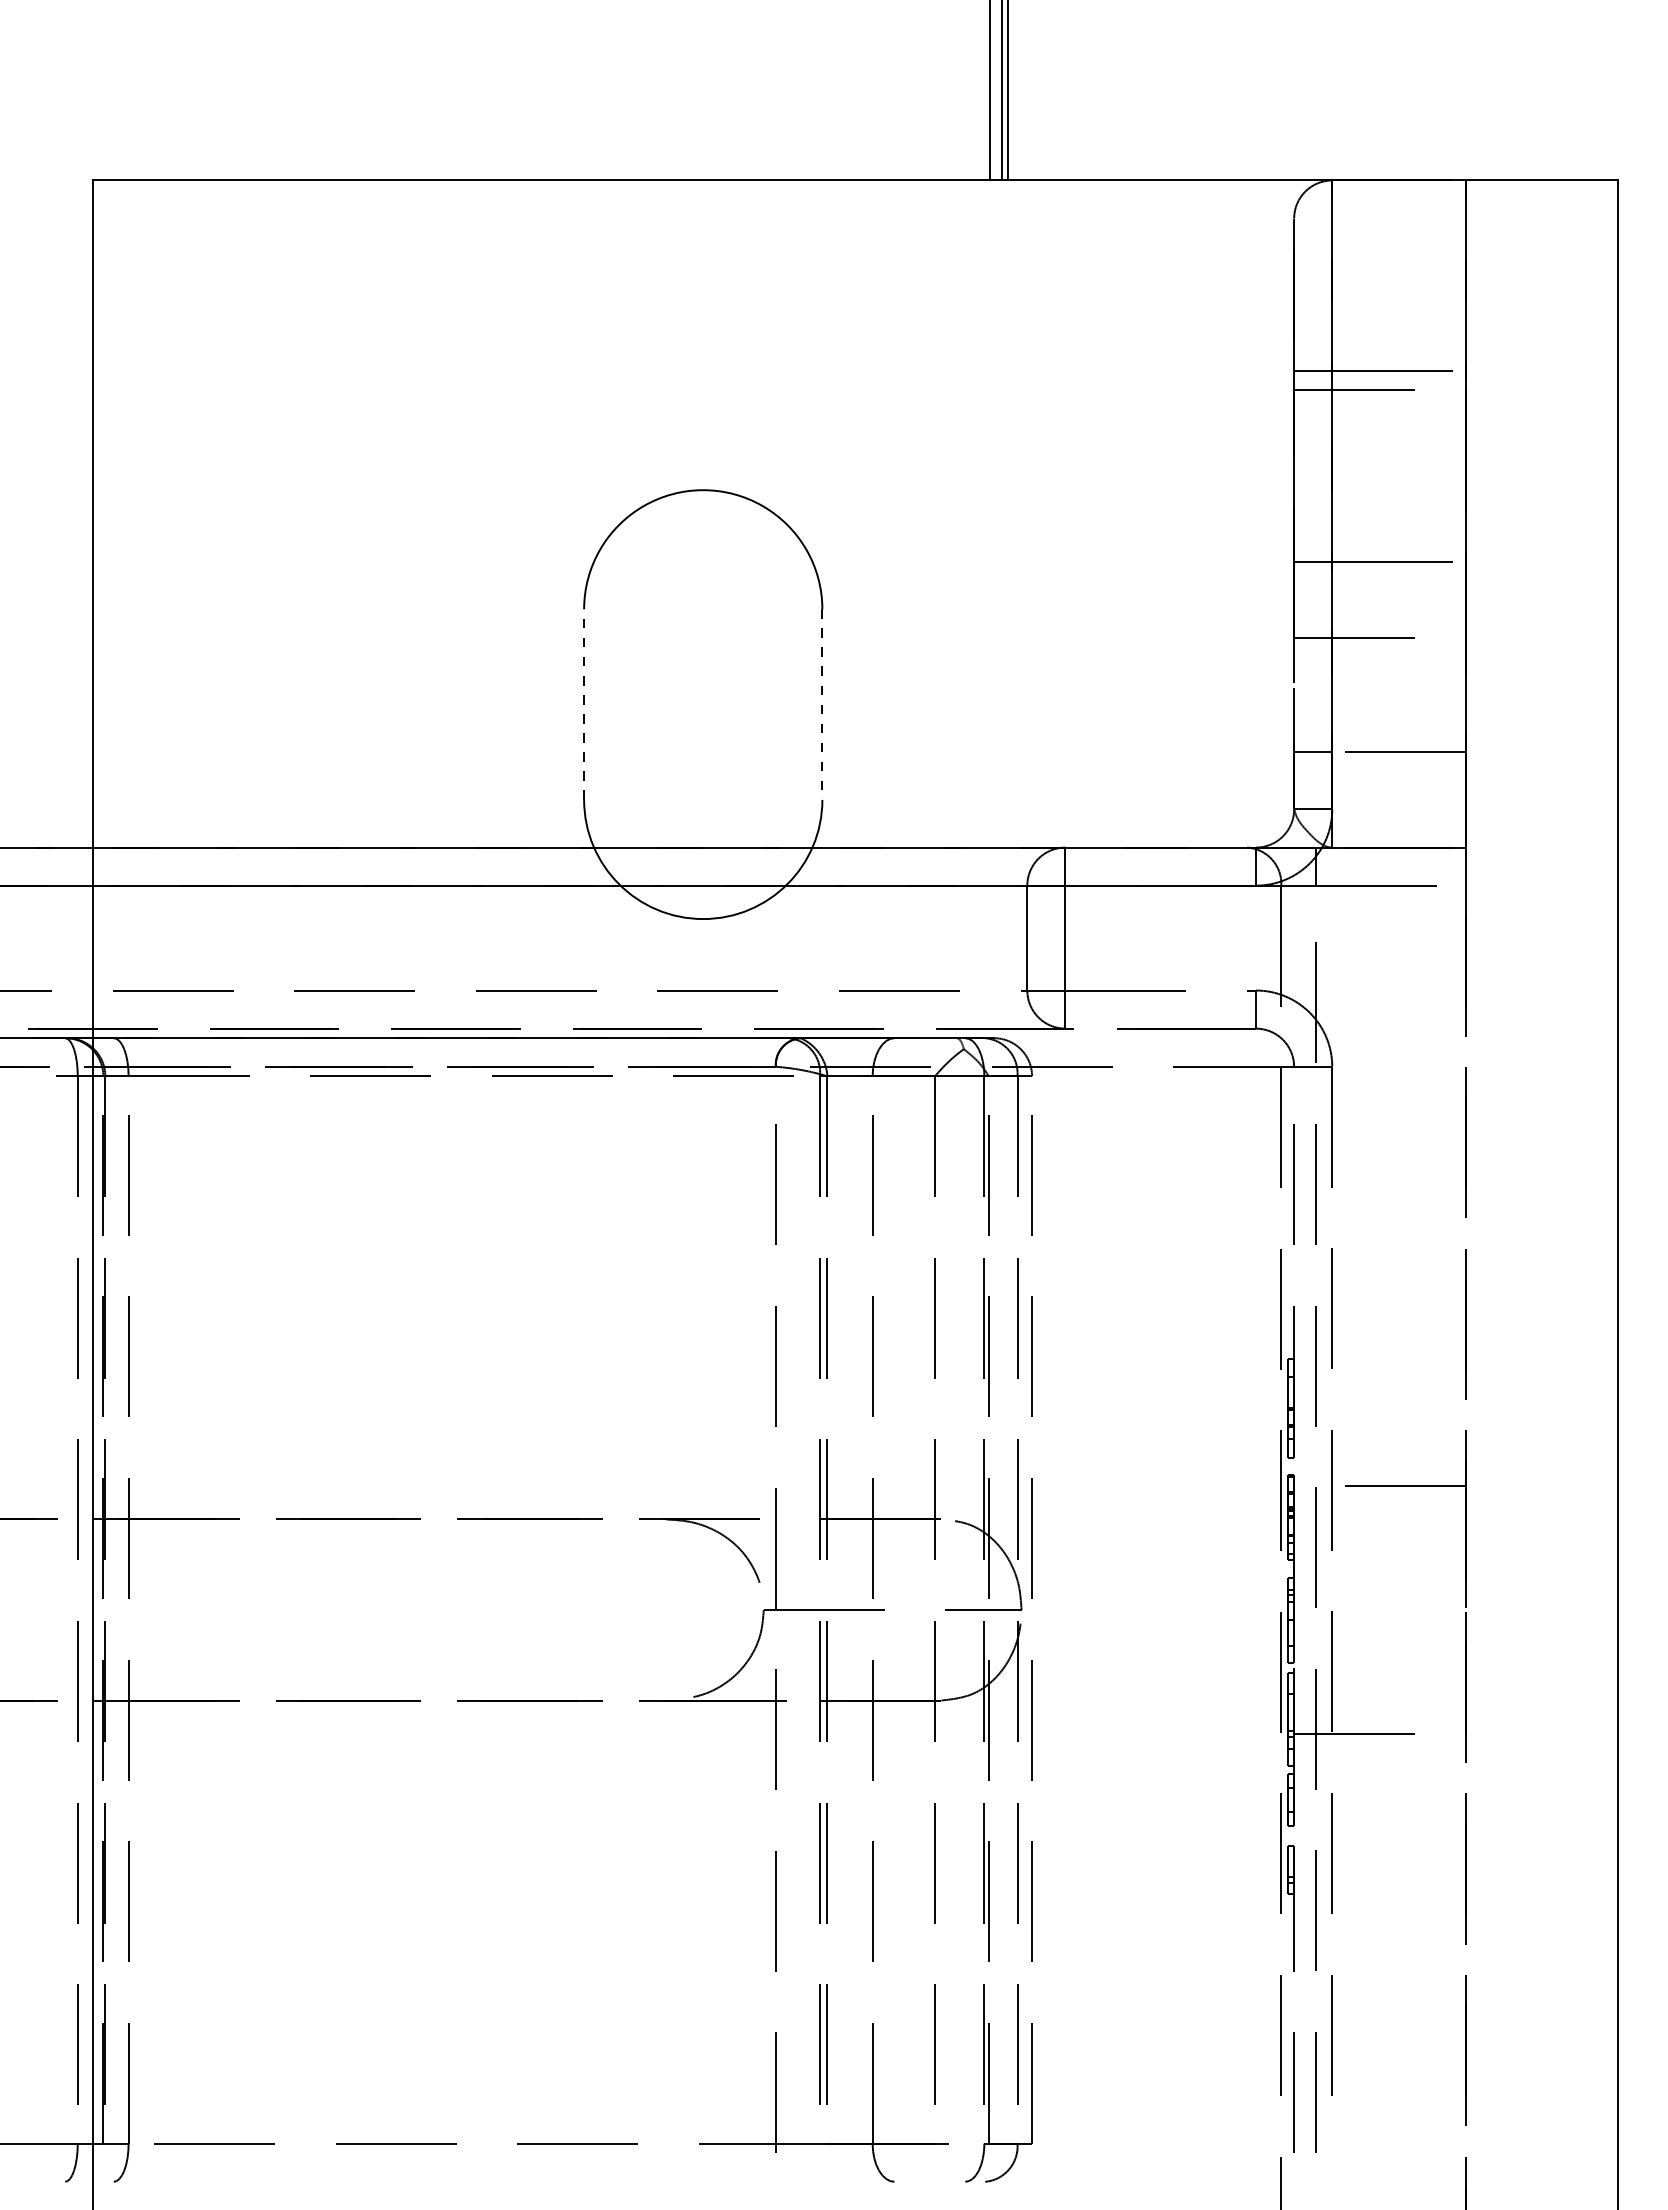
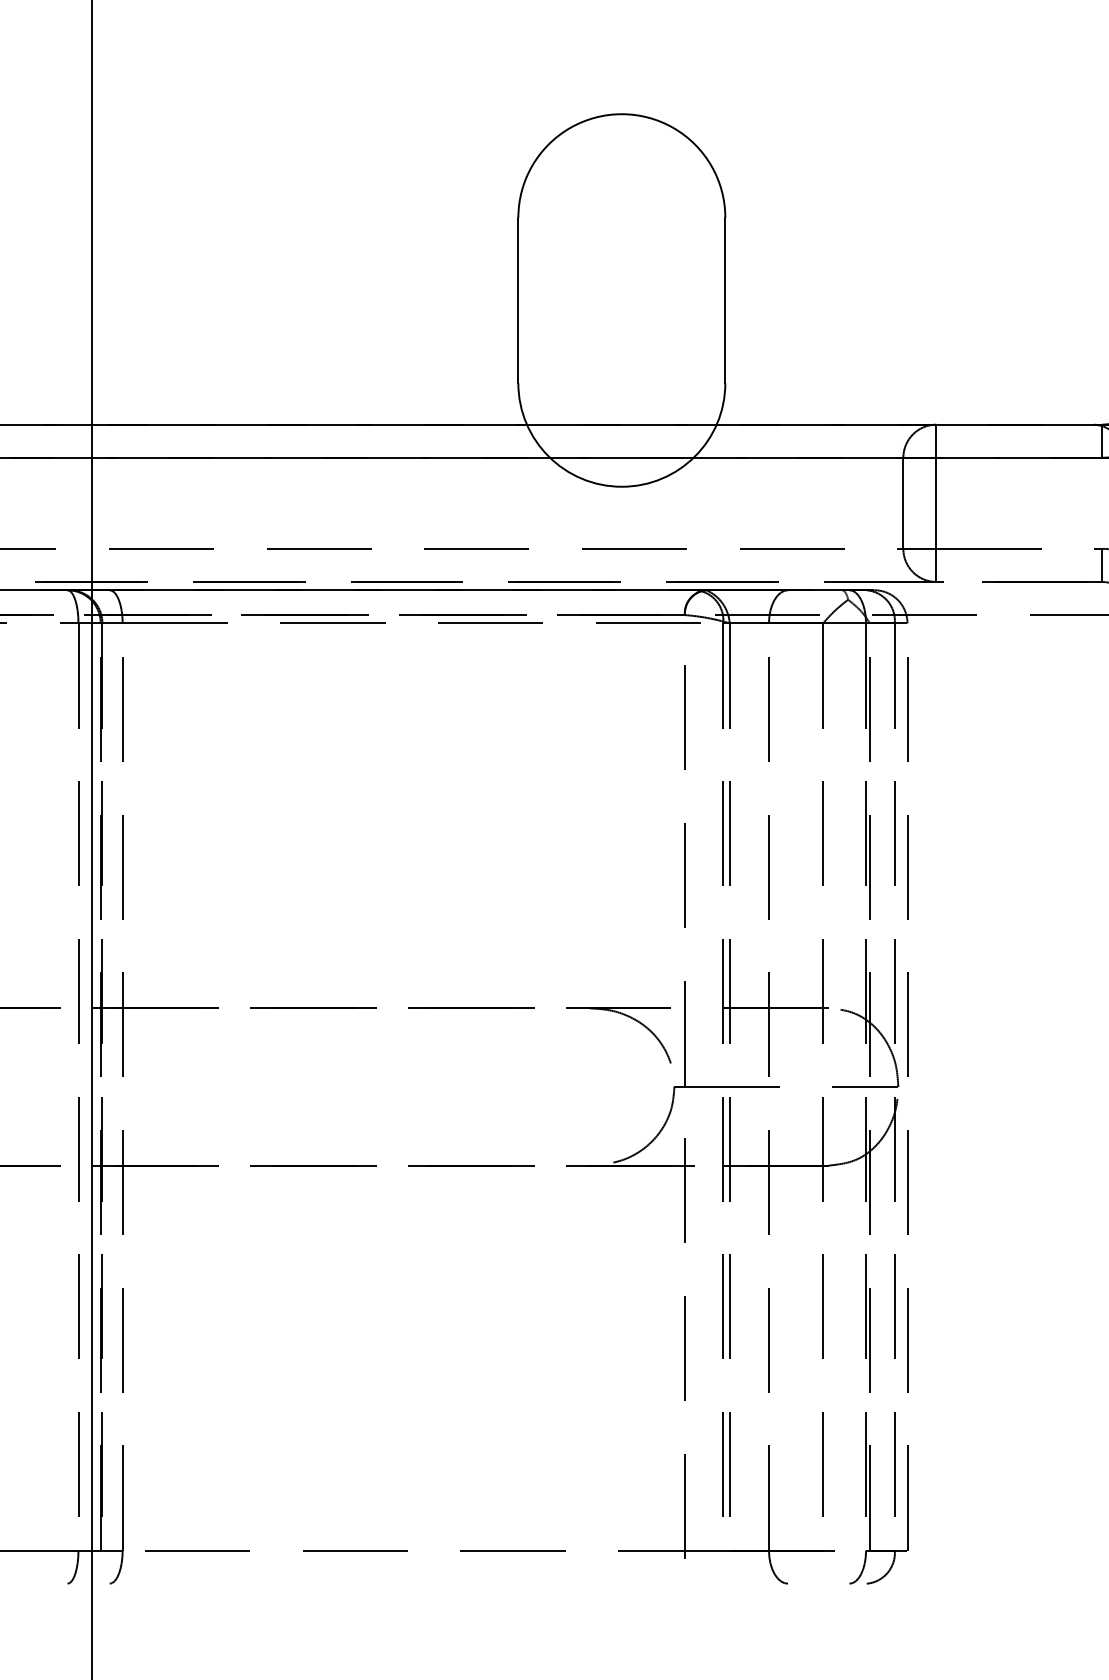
line: (584, 704) -> (518, 300), dashed -> solid
line: (822, 705) -> (725, 301), dashed -> solid

